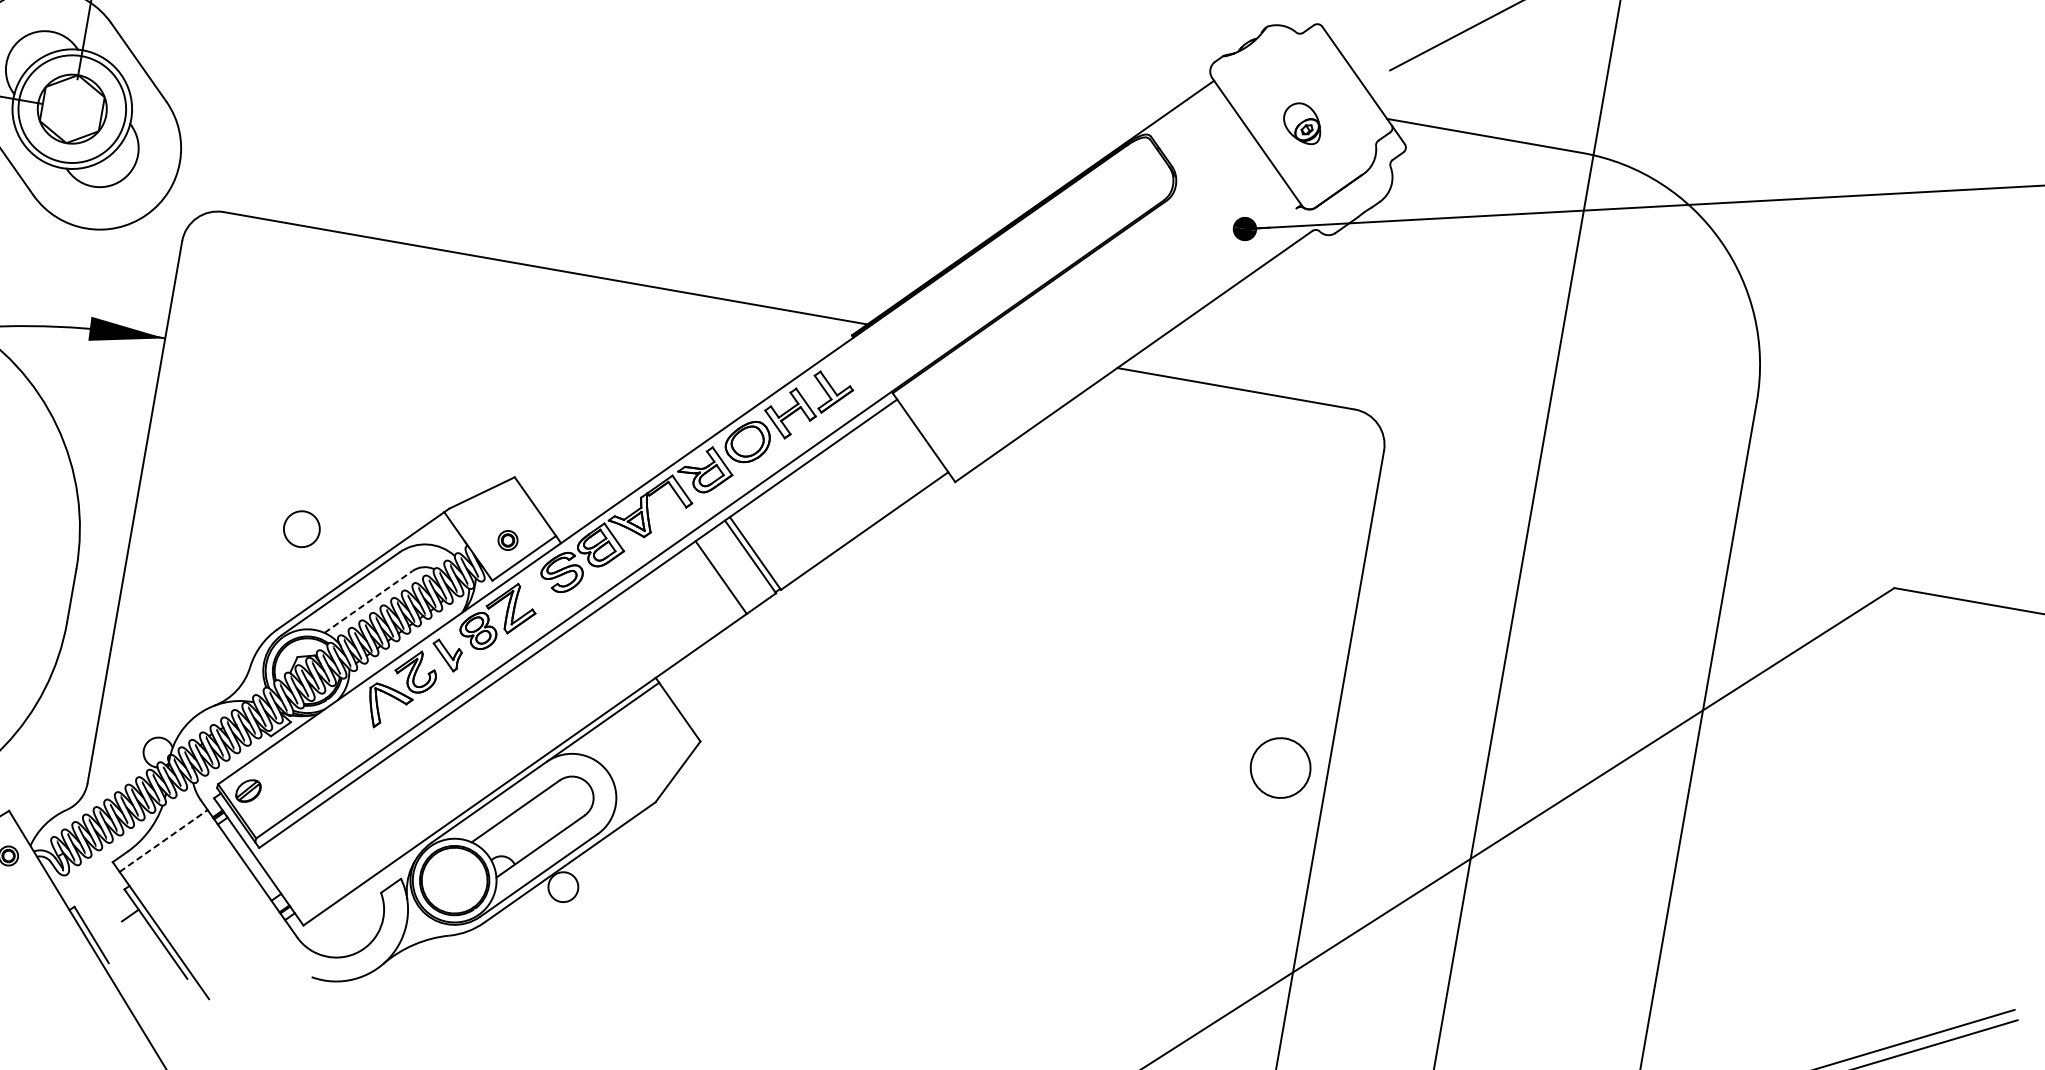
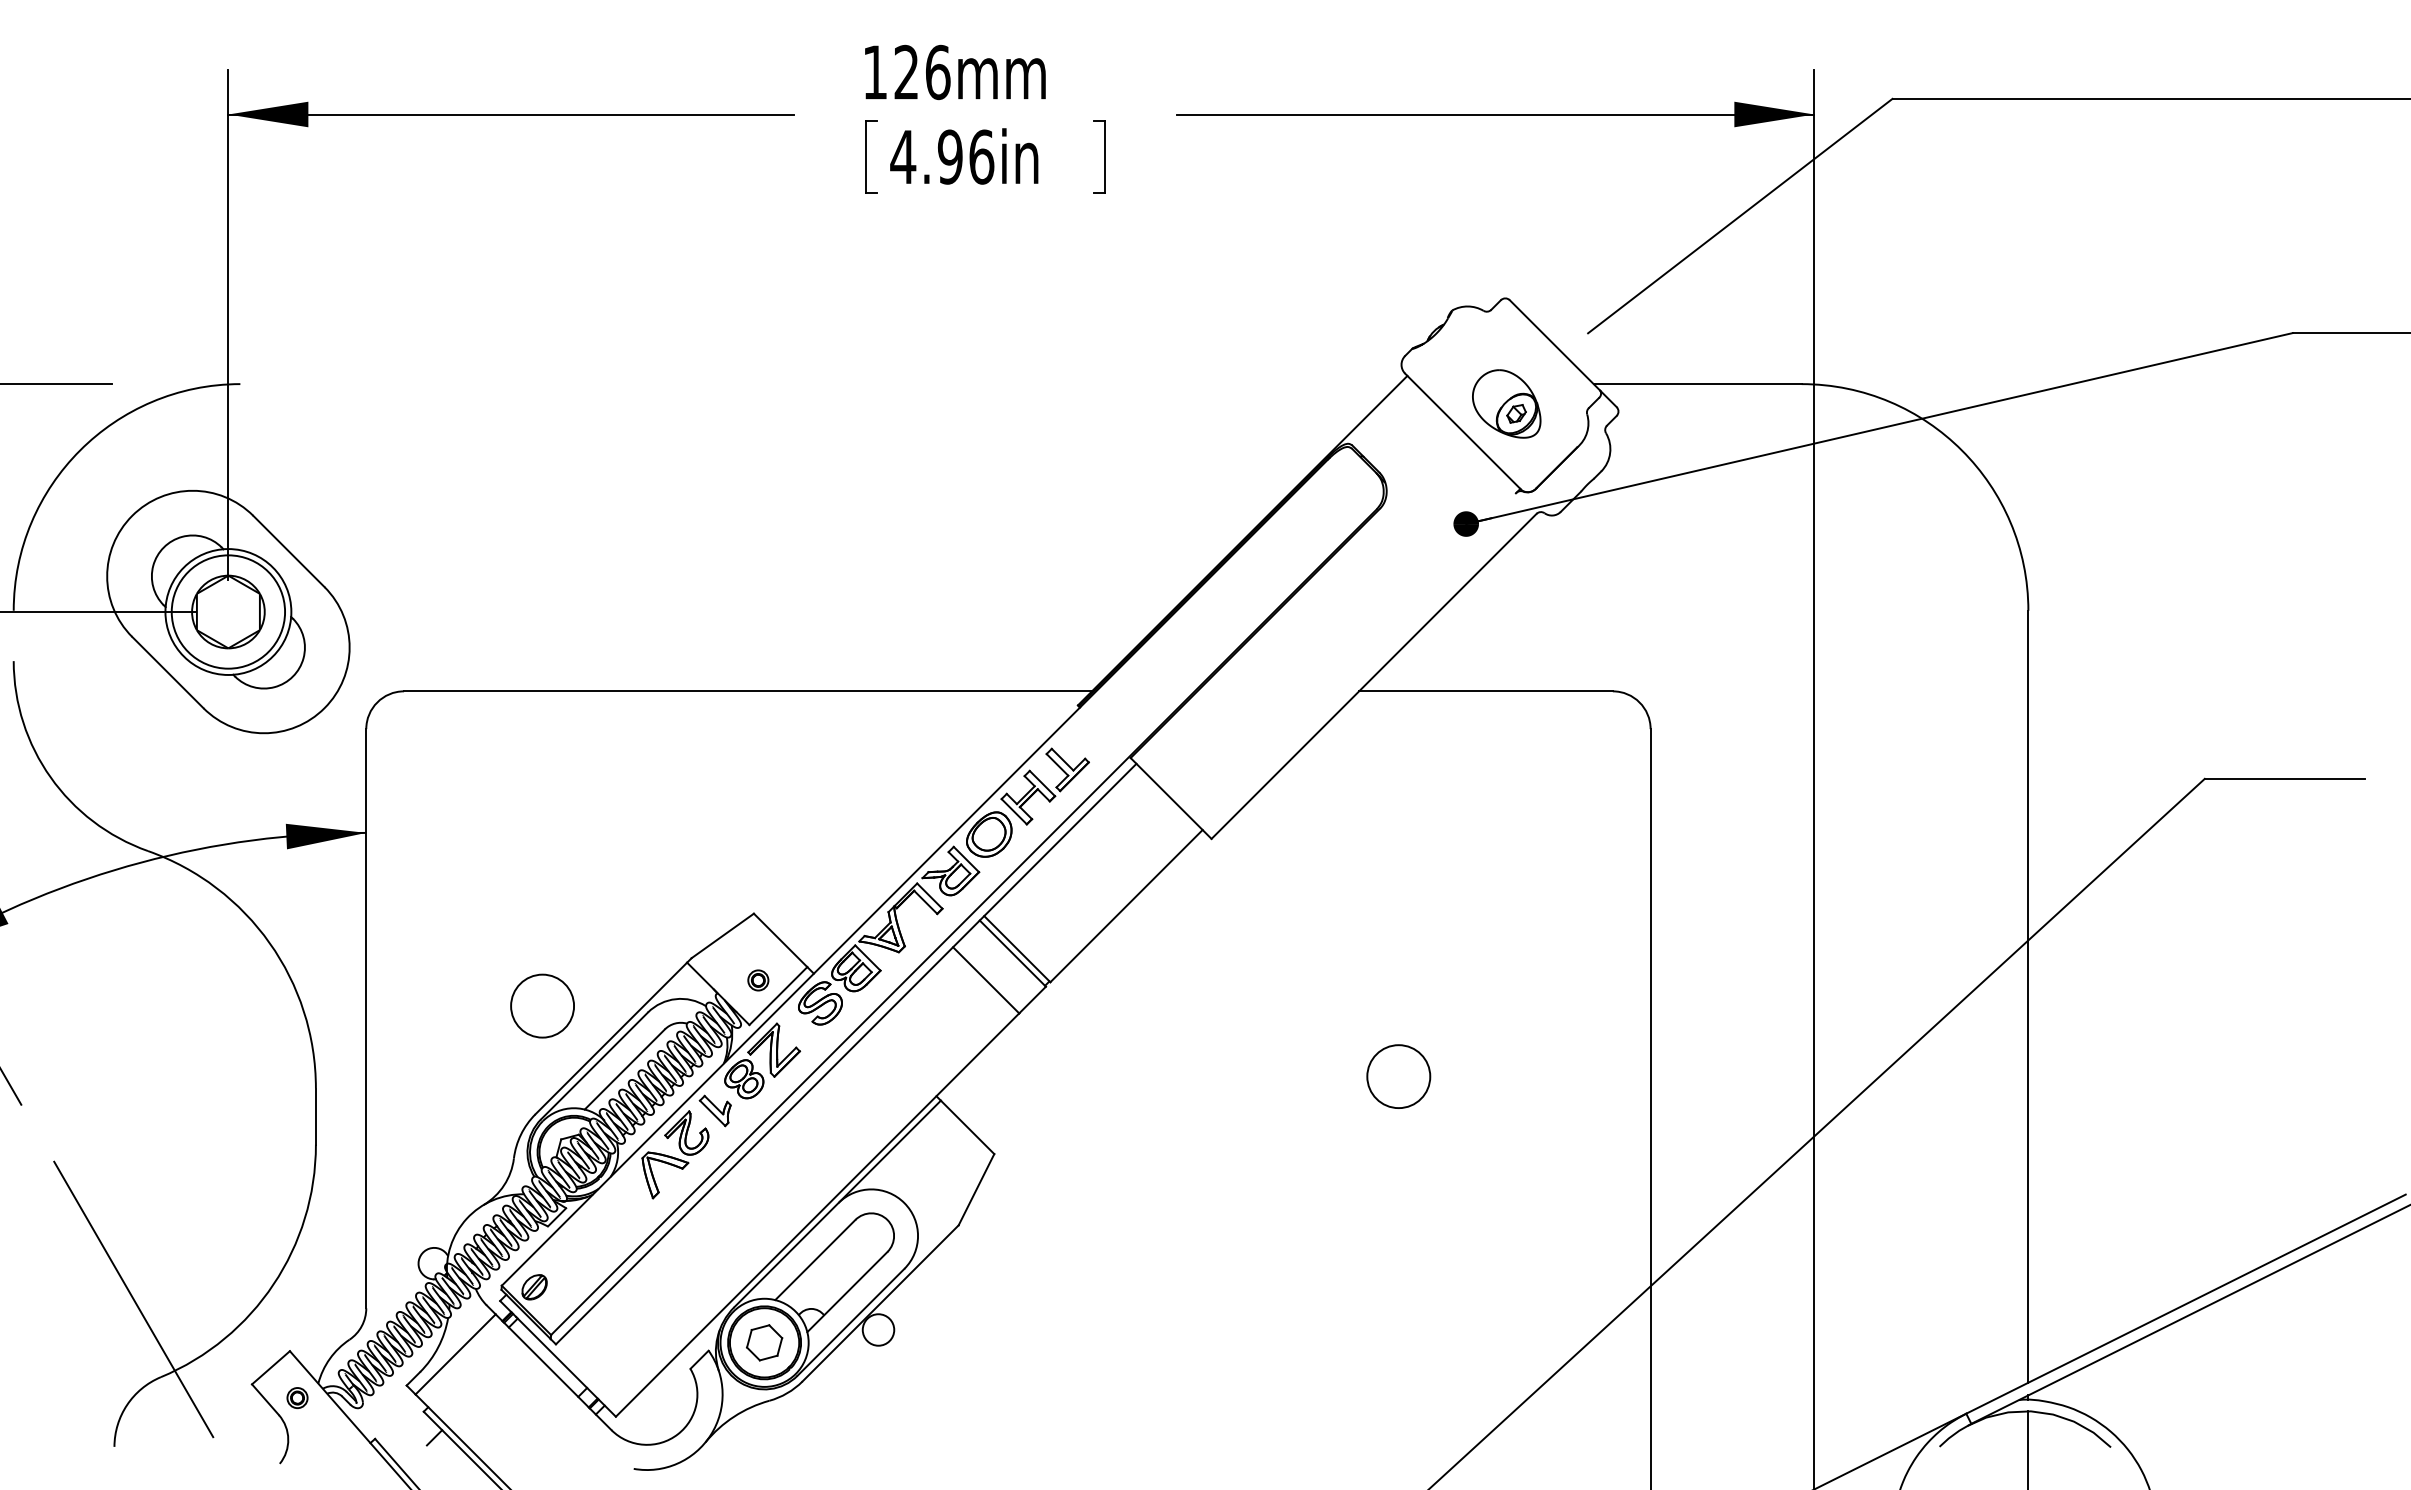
part: (1302, 122) -> (1506, 403), size x1.67
circle: (301, 528) -> (542, 1005), size x1.67
line: (368, 601) -> (624, 1069), dashed -> solid
circle: (1280, 767) -> (1398, 1076), moved
line: (163, 841) -> (455, 1354), dashed -> solid
part: (454, 880) -> (764, 1342), added

